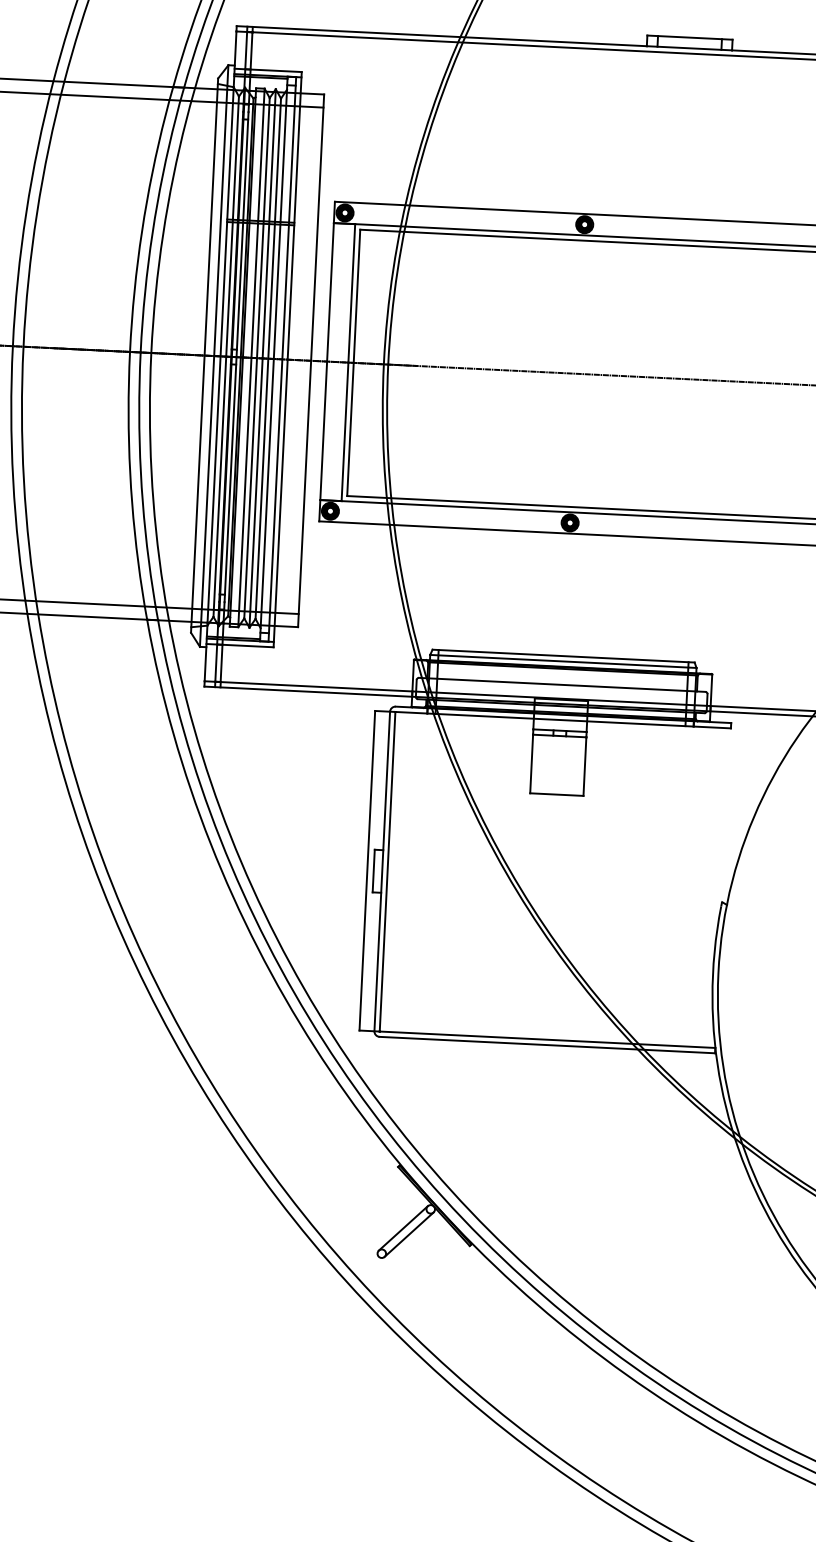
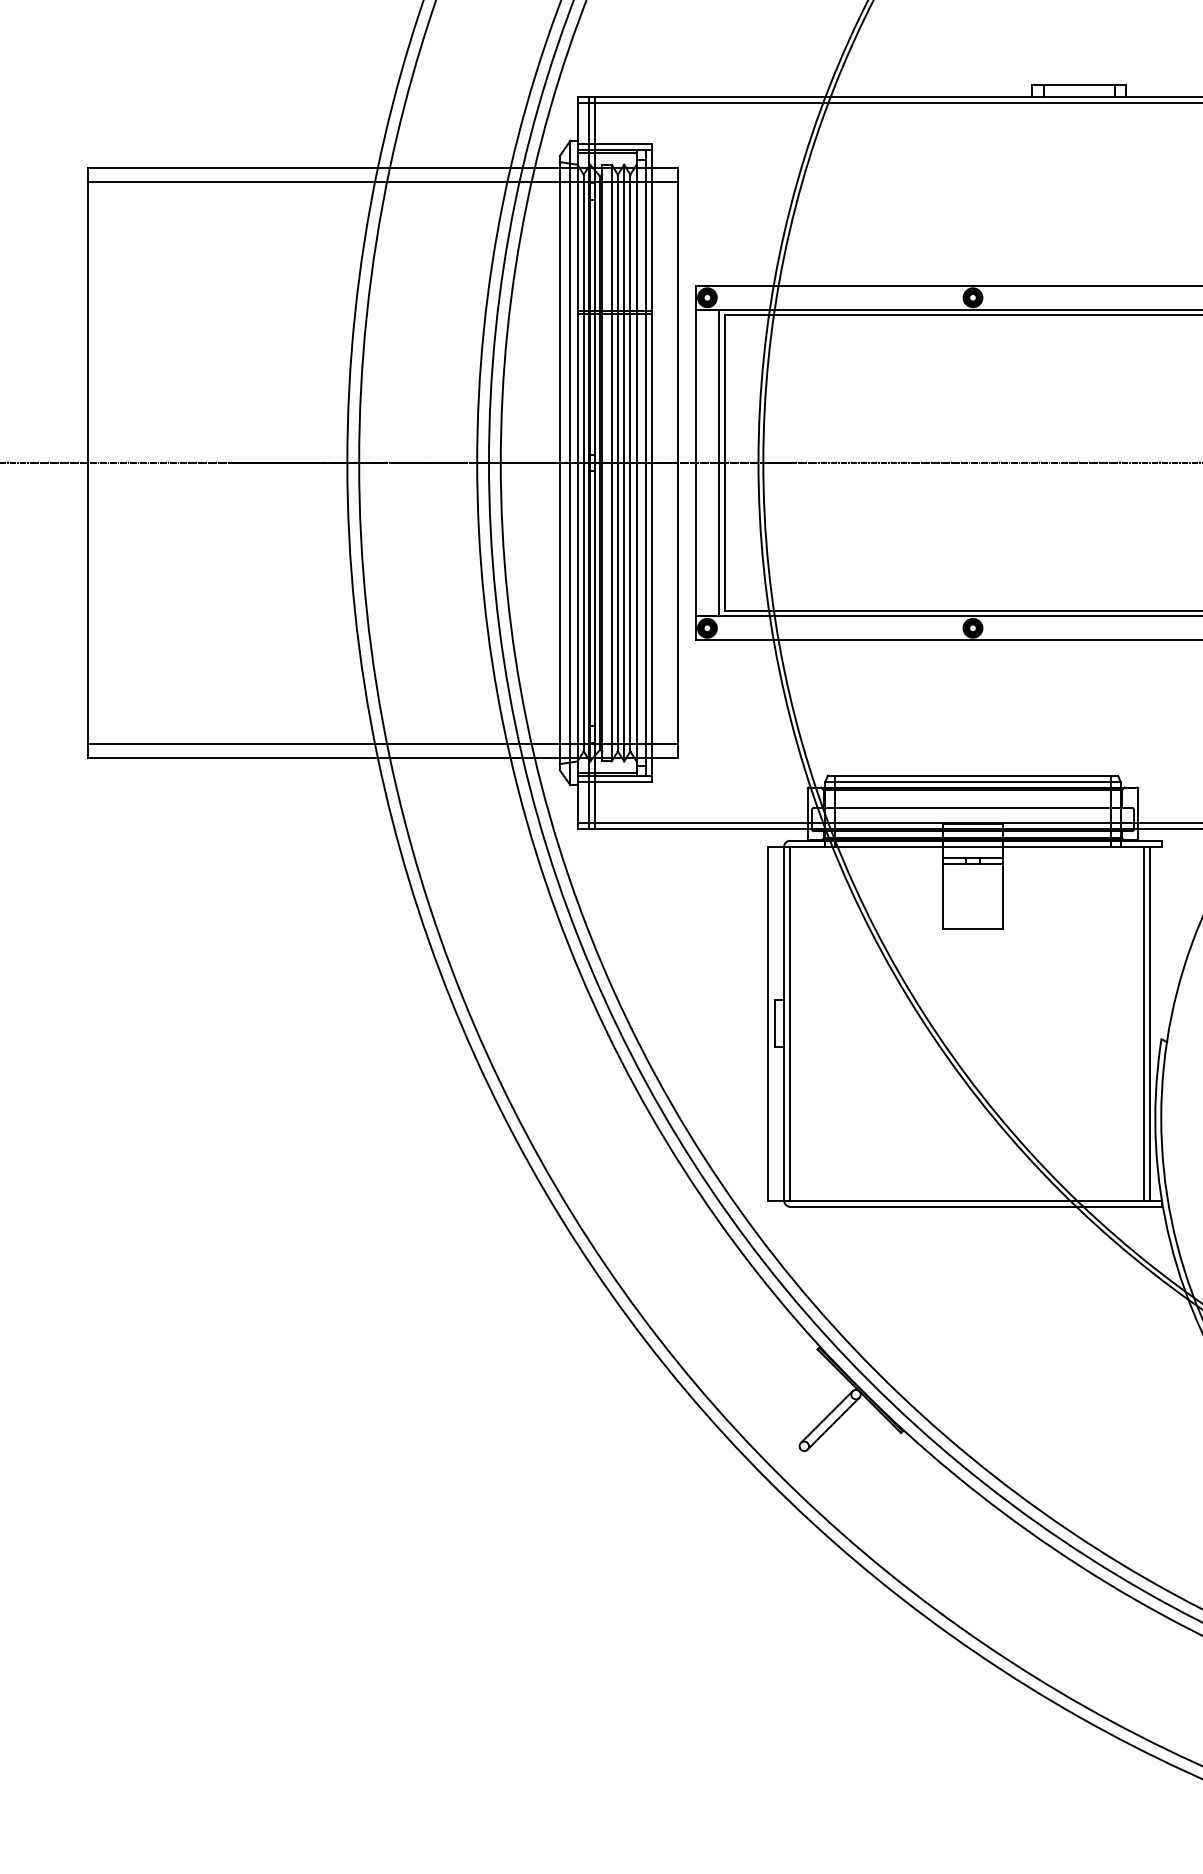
line: (707, 887) -> (1144, 1023), added
line: (712, 887) -> (1150, 1023), added

